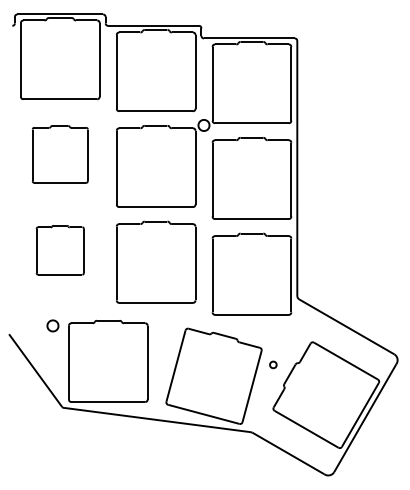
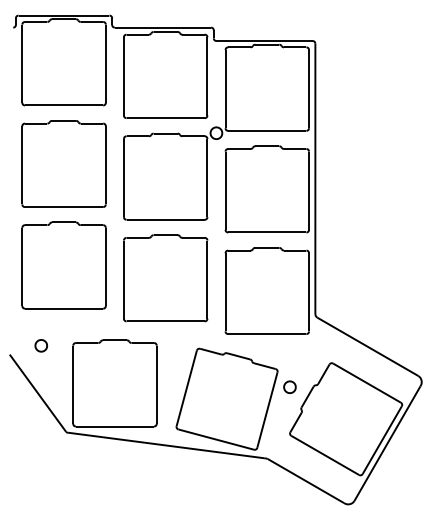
part: (59, 153) -> (63, 163), size x1.43
part: (59, 250) -> (63, 265), size x1.67
part: (52, 325) -> (40, 345), moved
part: (272, 364) -> (289, 386), size x1.67

